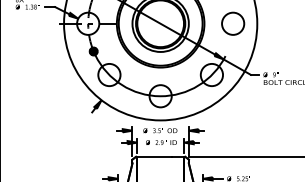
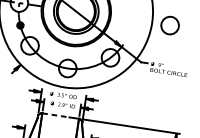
circle: (233, 23) -> (170, 25), moved
line: (155, 156) -> (56, 115), solid -> dashed

